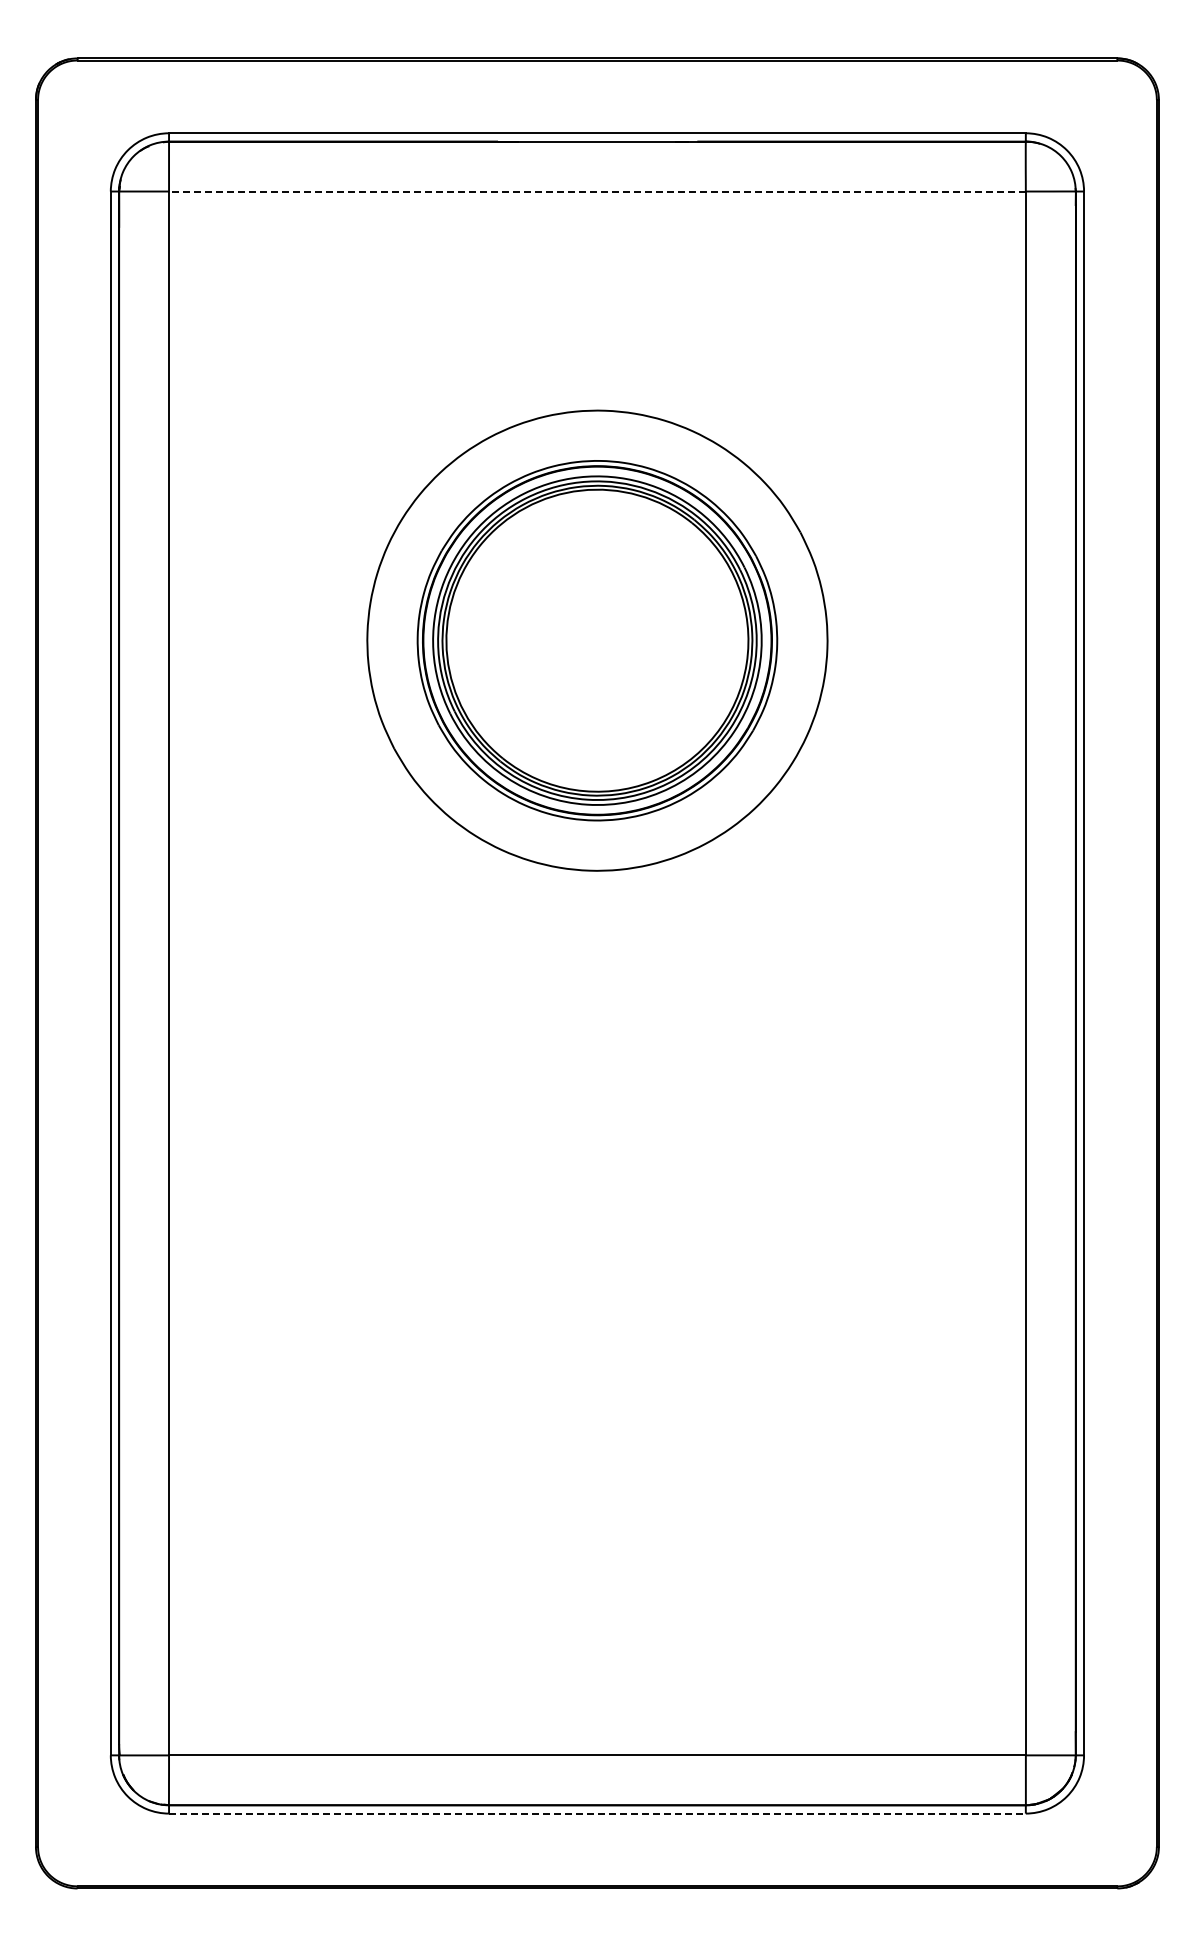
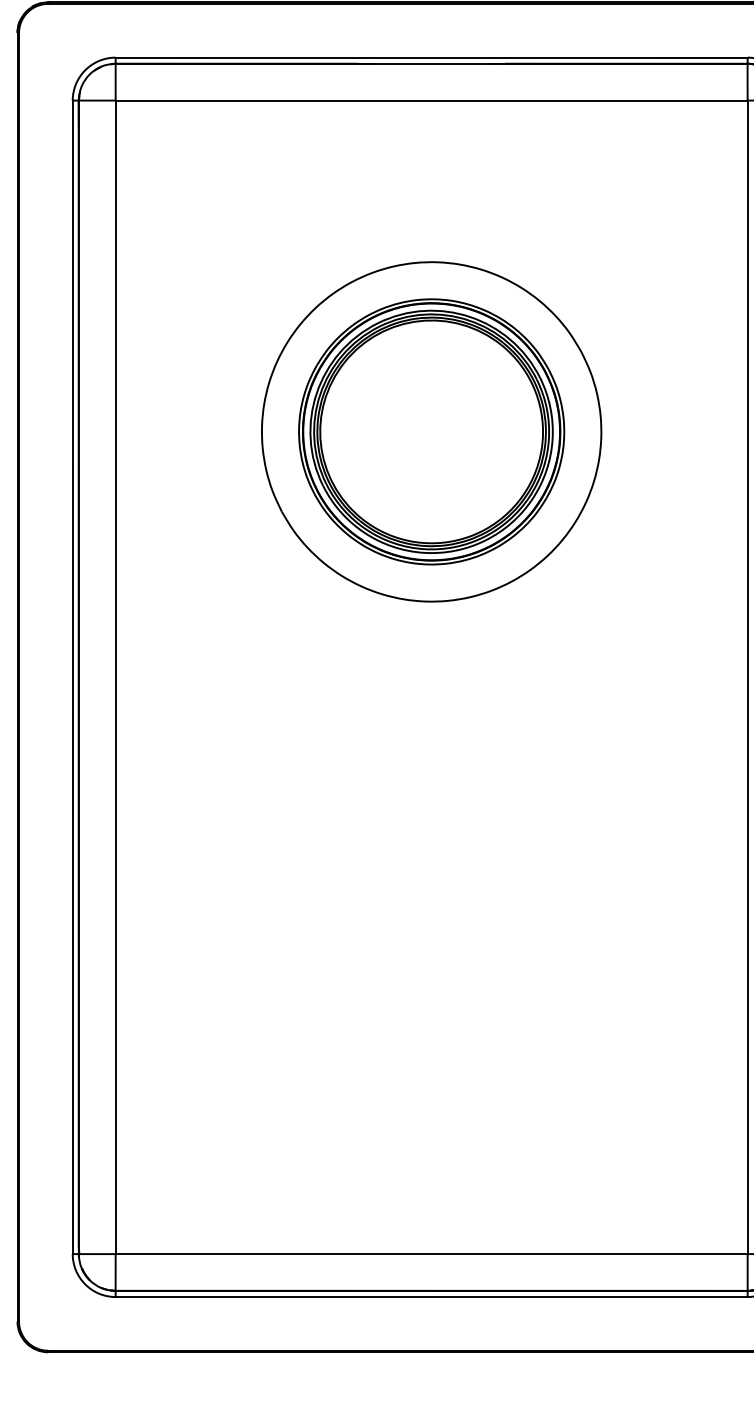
line: (596, 191) -> (430, 100), dashed -> solid
line: (597, 1813) -> (431, 1296), dashed -> solid

